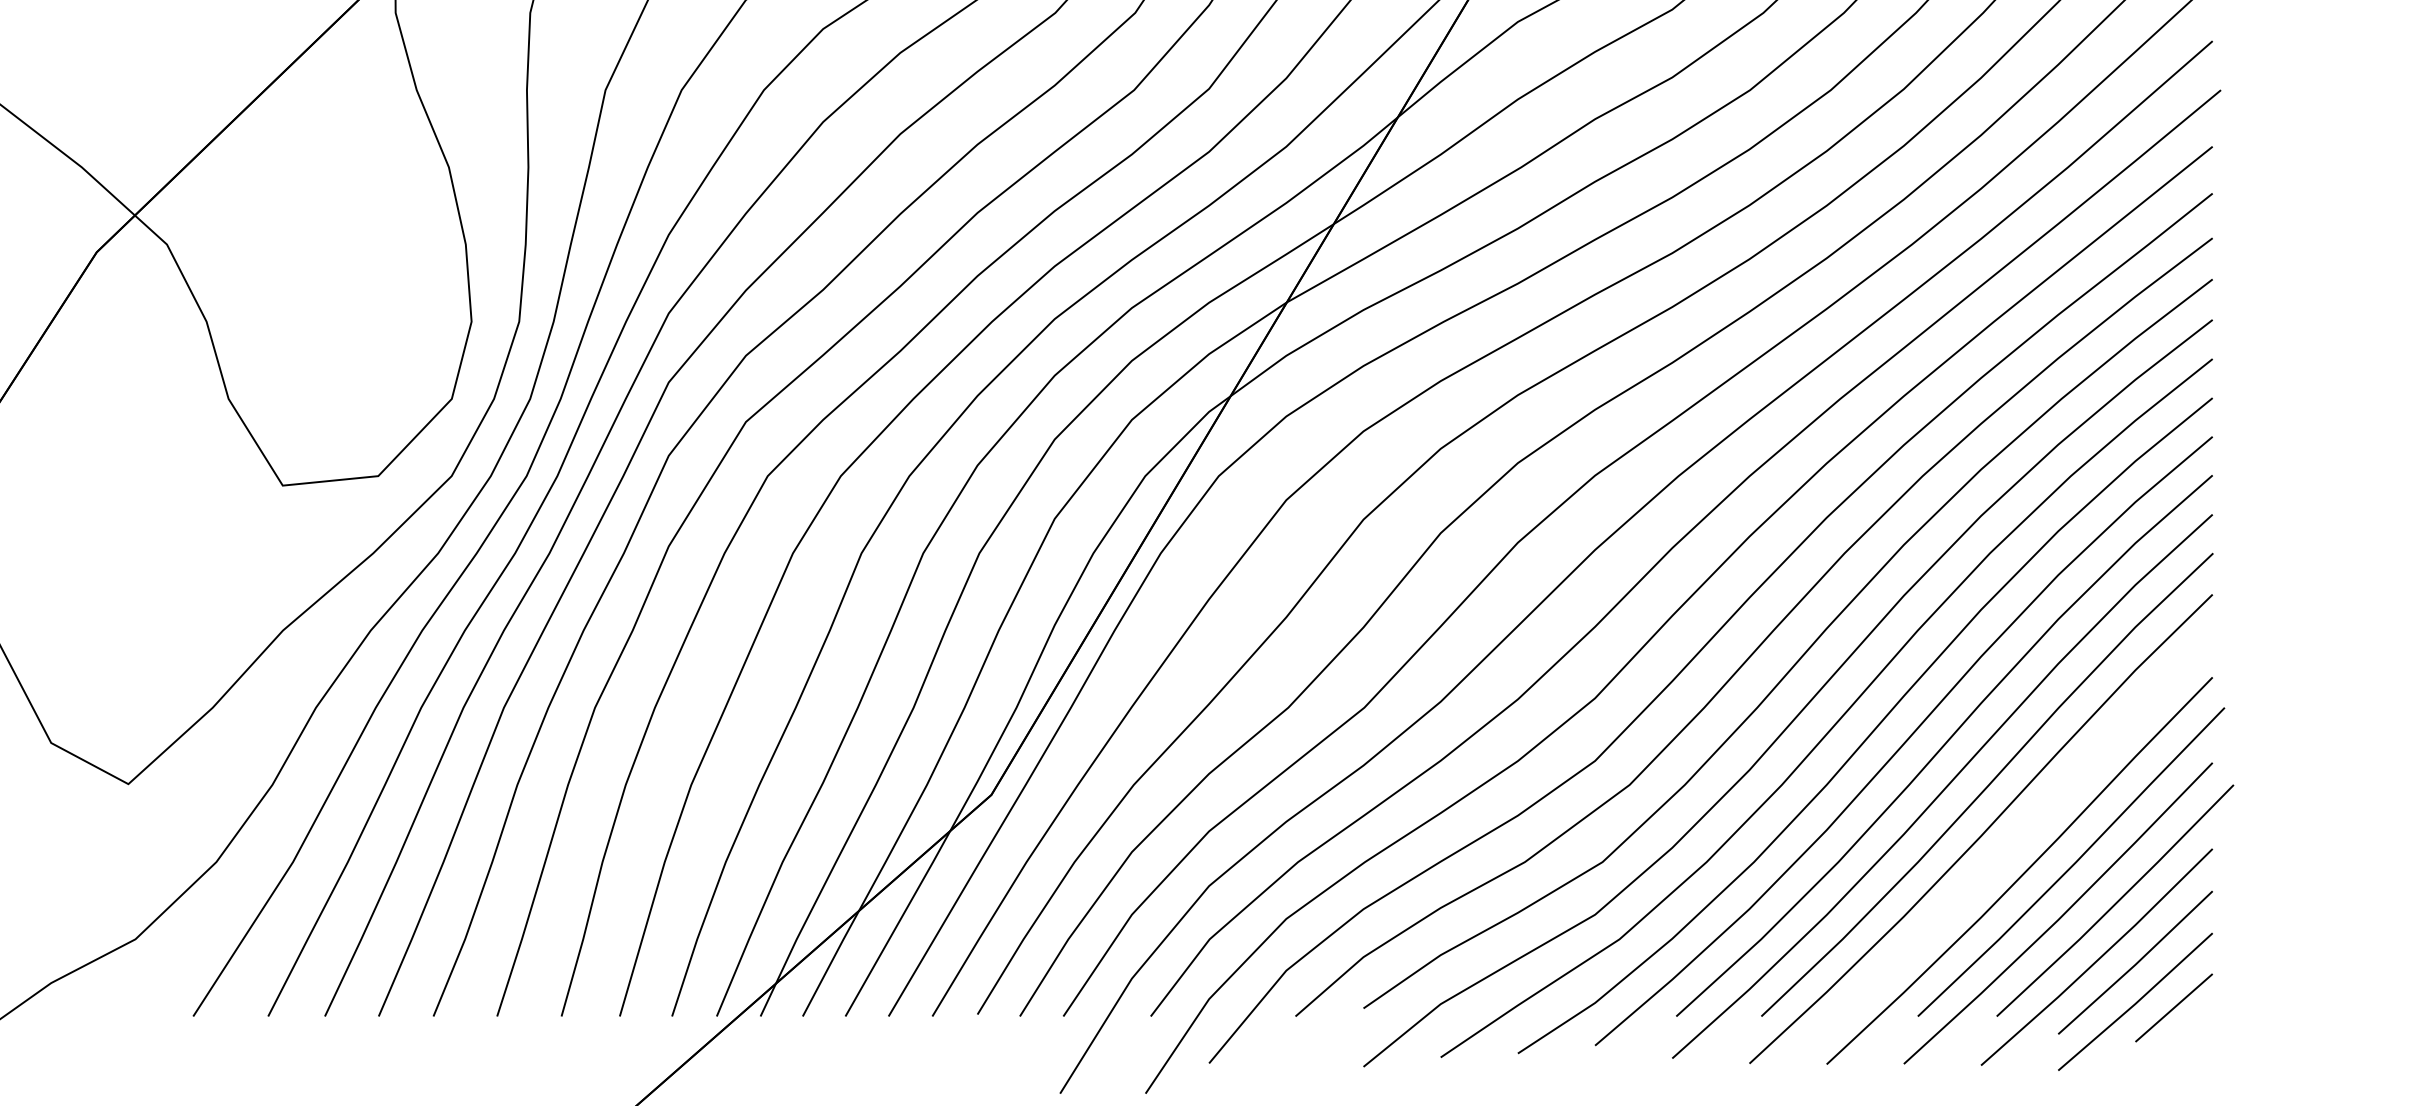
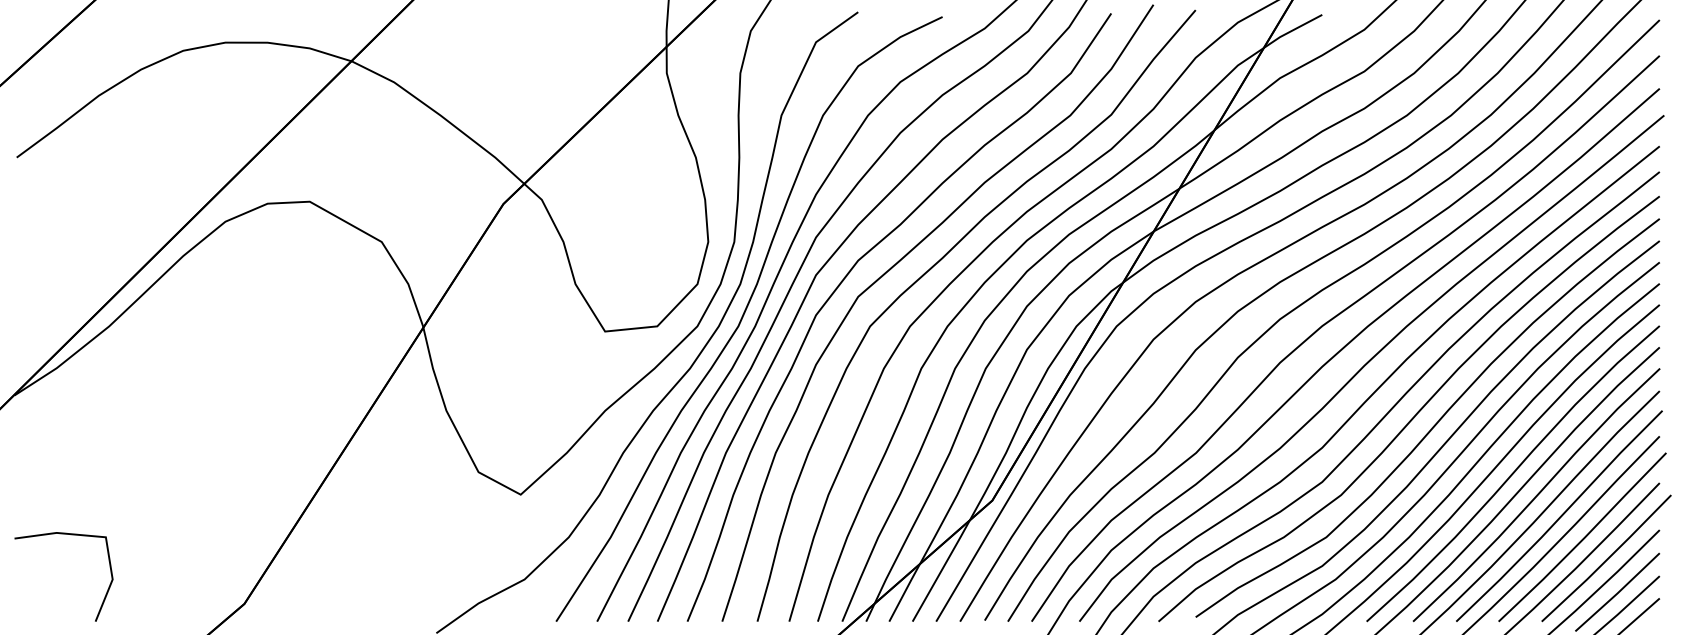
curve: (2031, 822) -> (1560, 515), added

